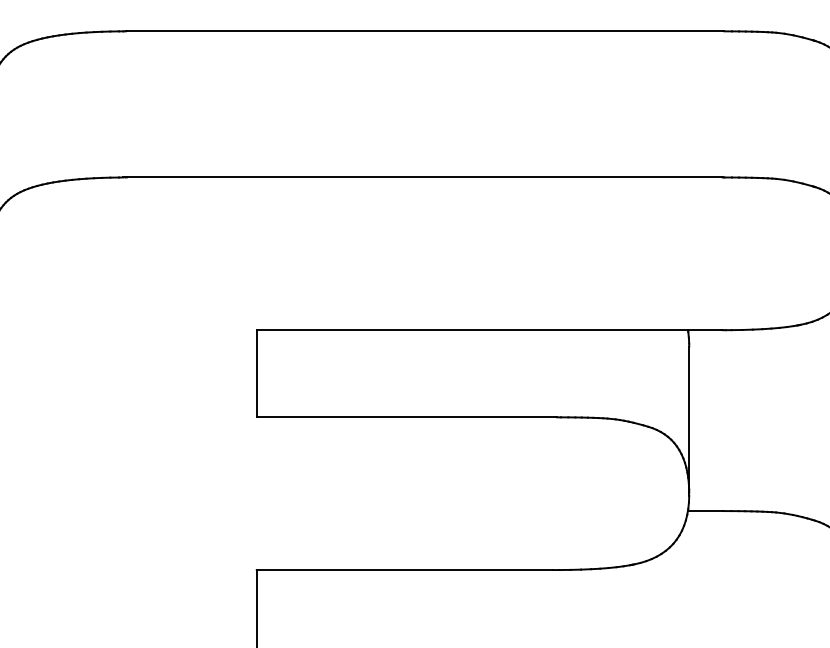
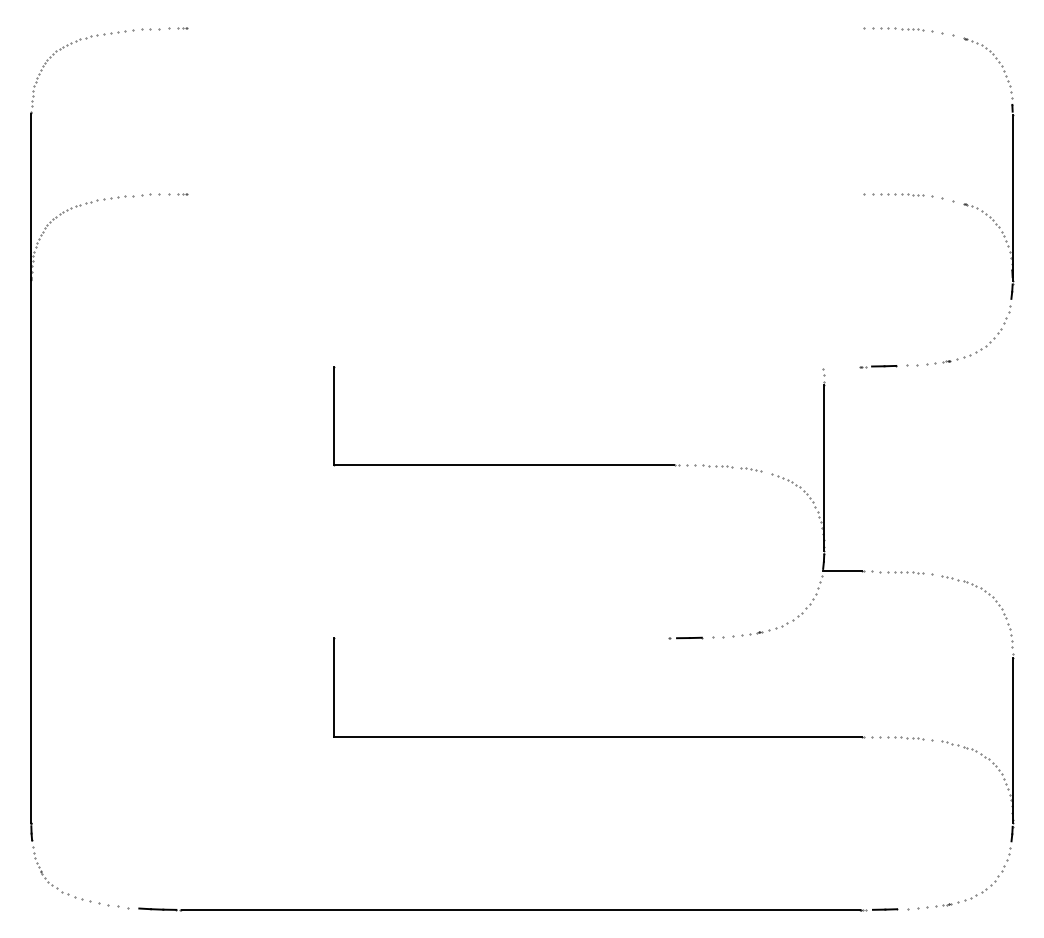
line: (424, 31) -> (524, 28), removed
line: (424, 177) -> (524, 193), removed
line: (489, 330) -> (597, 366), removed
line: (404, 570) -> (501, 638), removed

